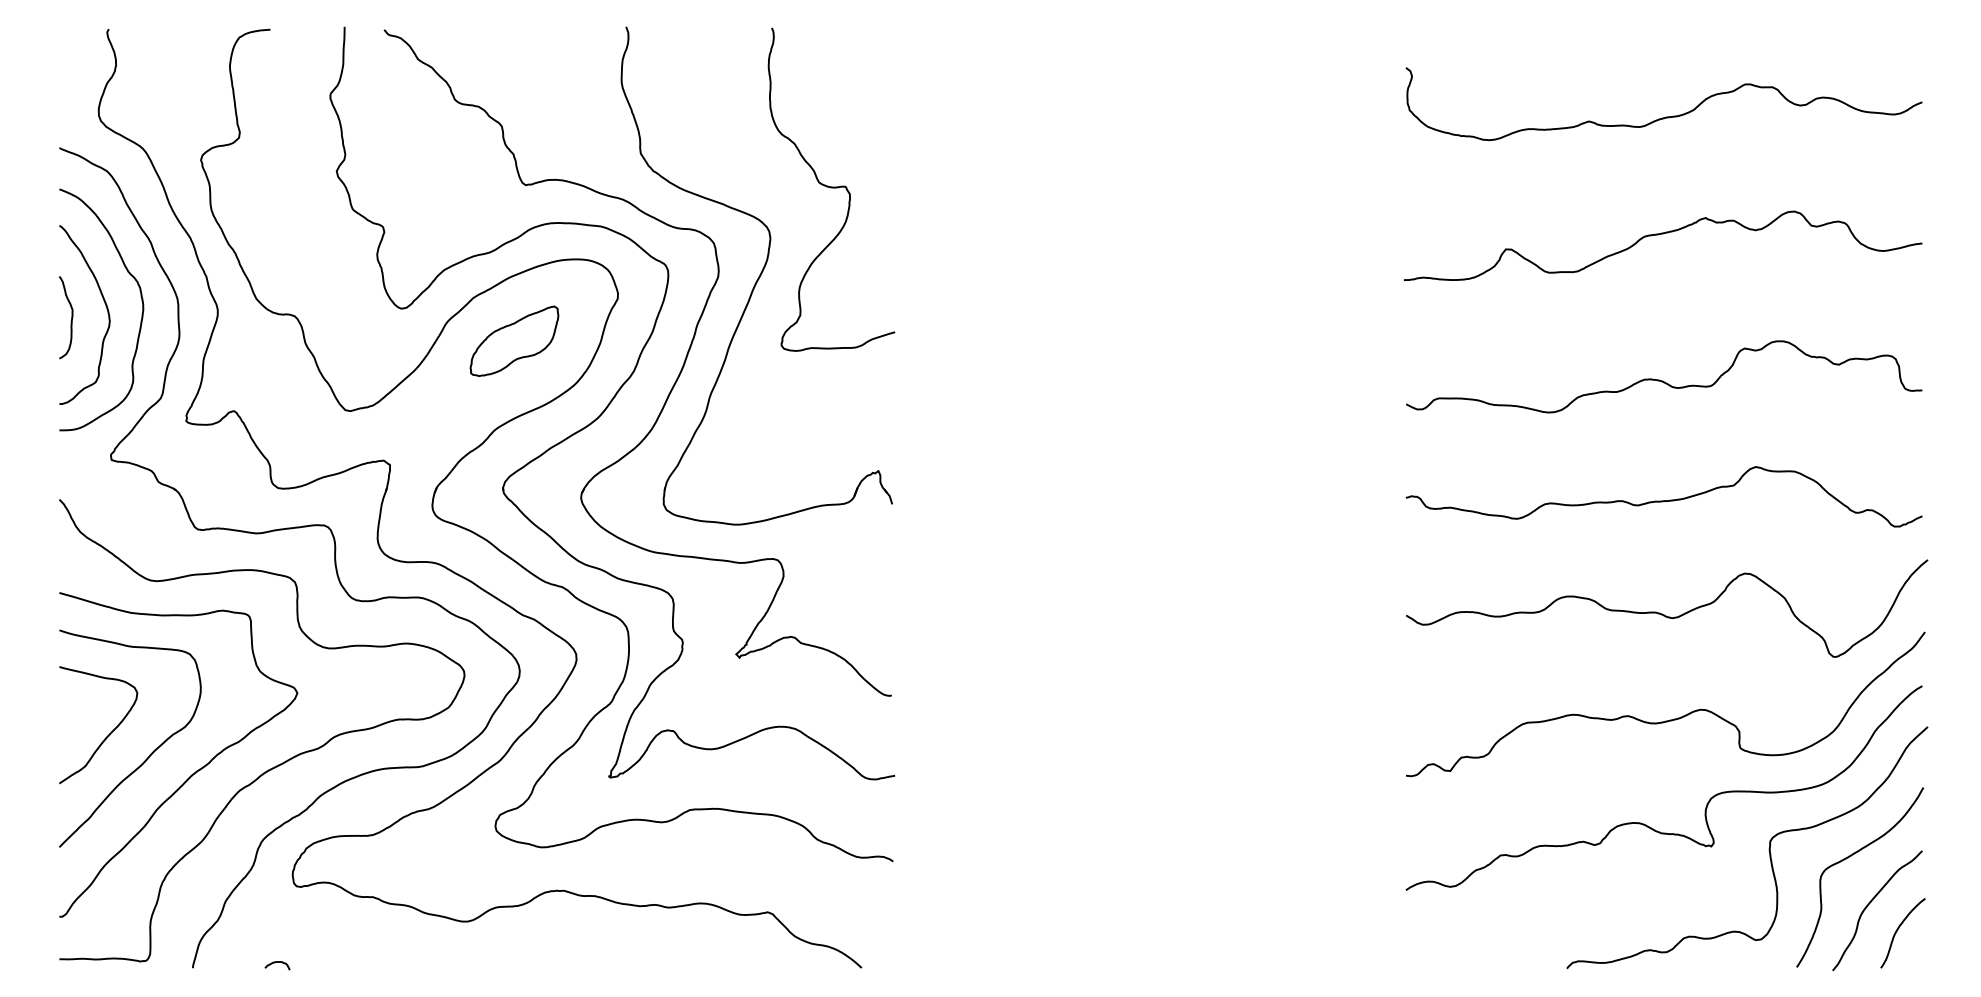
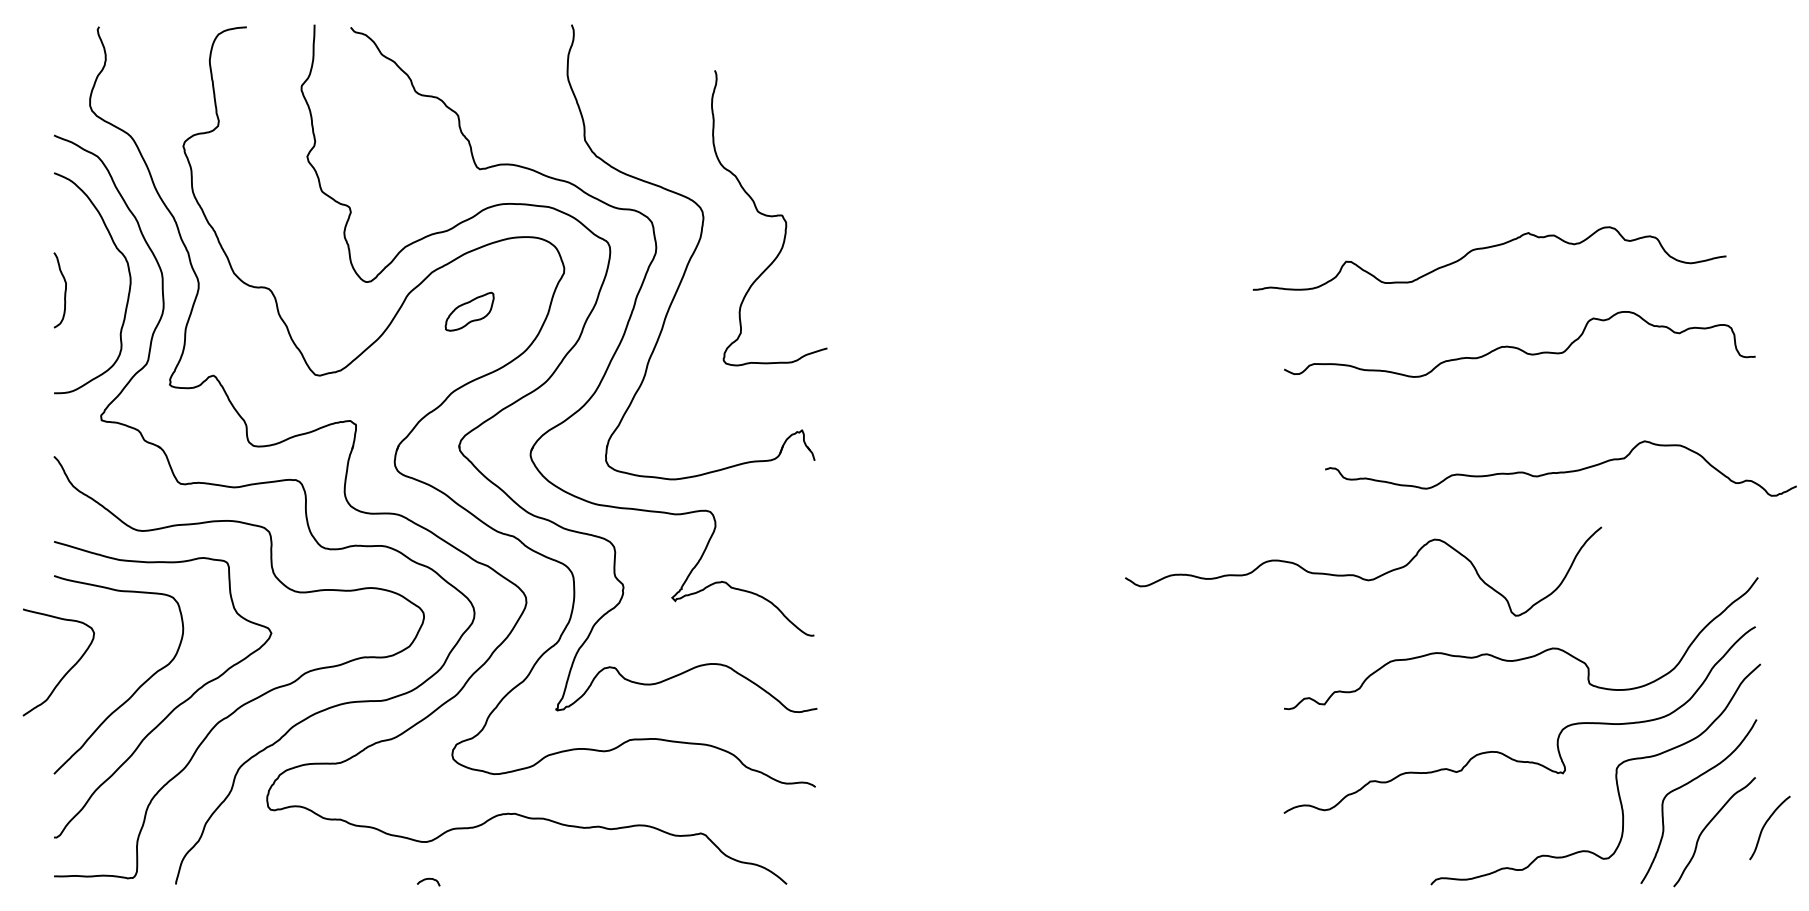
curve: (1665, 116) -> (1521, 106), removed
curve: (831, 188) -> (769, 217), moved
curve: (1663, 234) -> (1489, 248), moved
curve: (105, 306) -> (96, 280), removed
part: (514, 340) -> (469, 311), size x0.6
curve: (1663, 500) -> (1560, 471), moved
curve: (1664, 614) -> (1361, 576), moved
curve: (108, 734) -> (67, 671), moved
curve: (1898, 930) -> (1765, 825), moved
curve: (275, 963) -> (426, 880), moved

